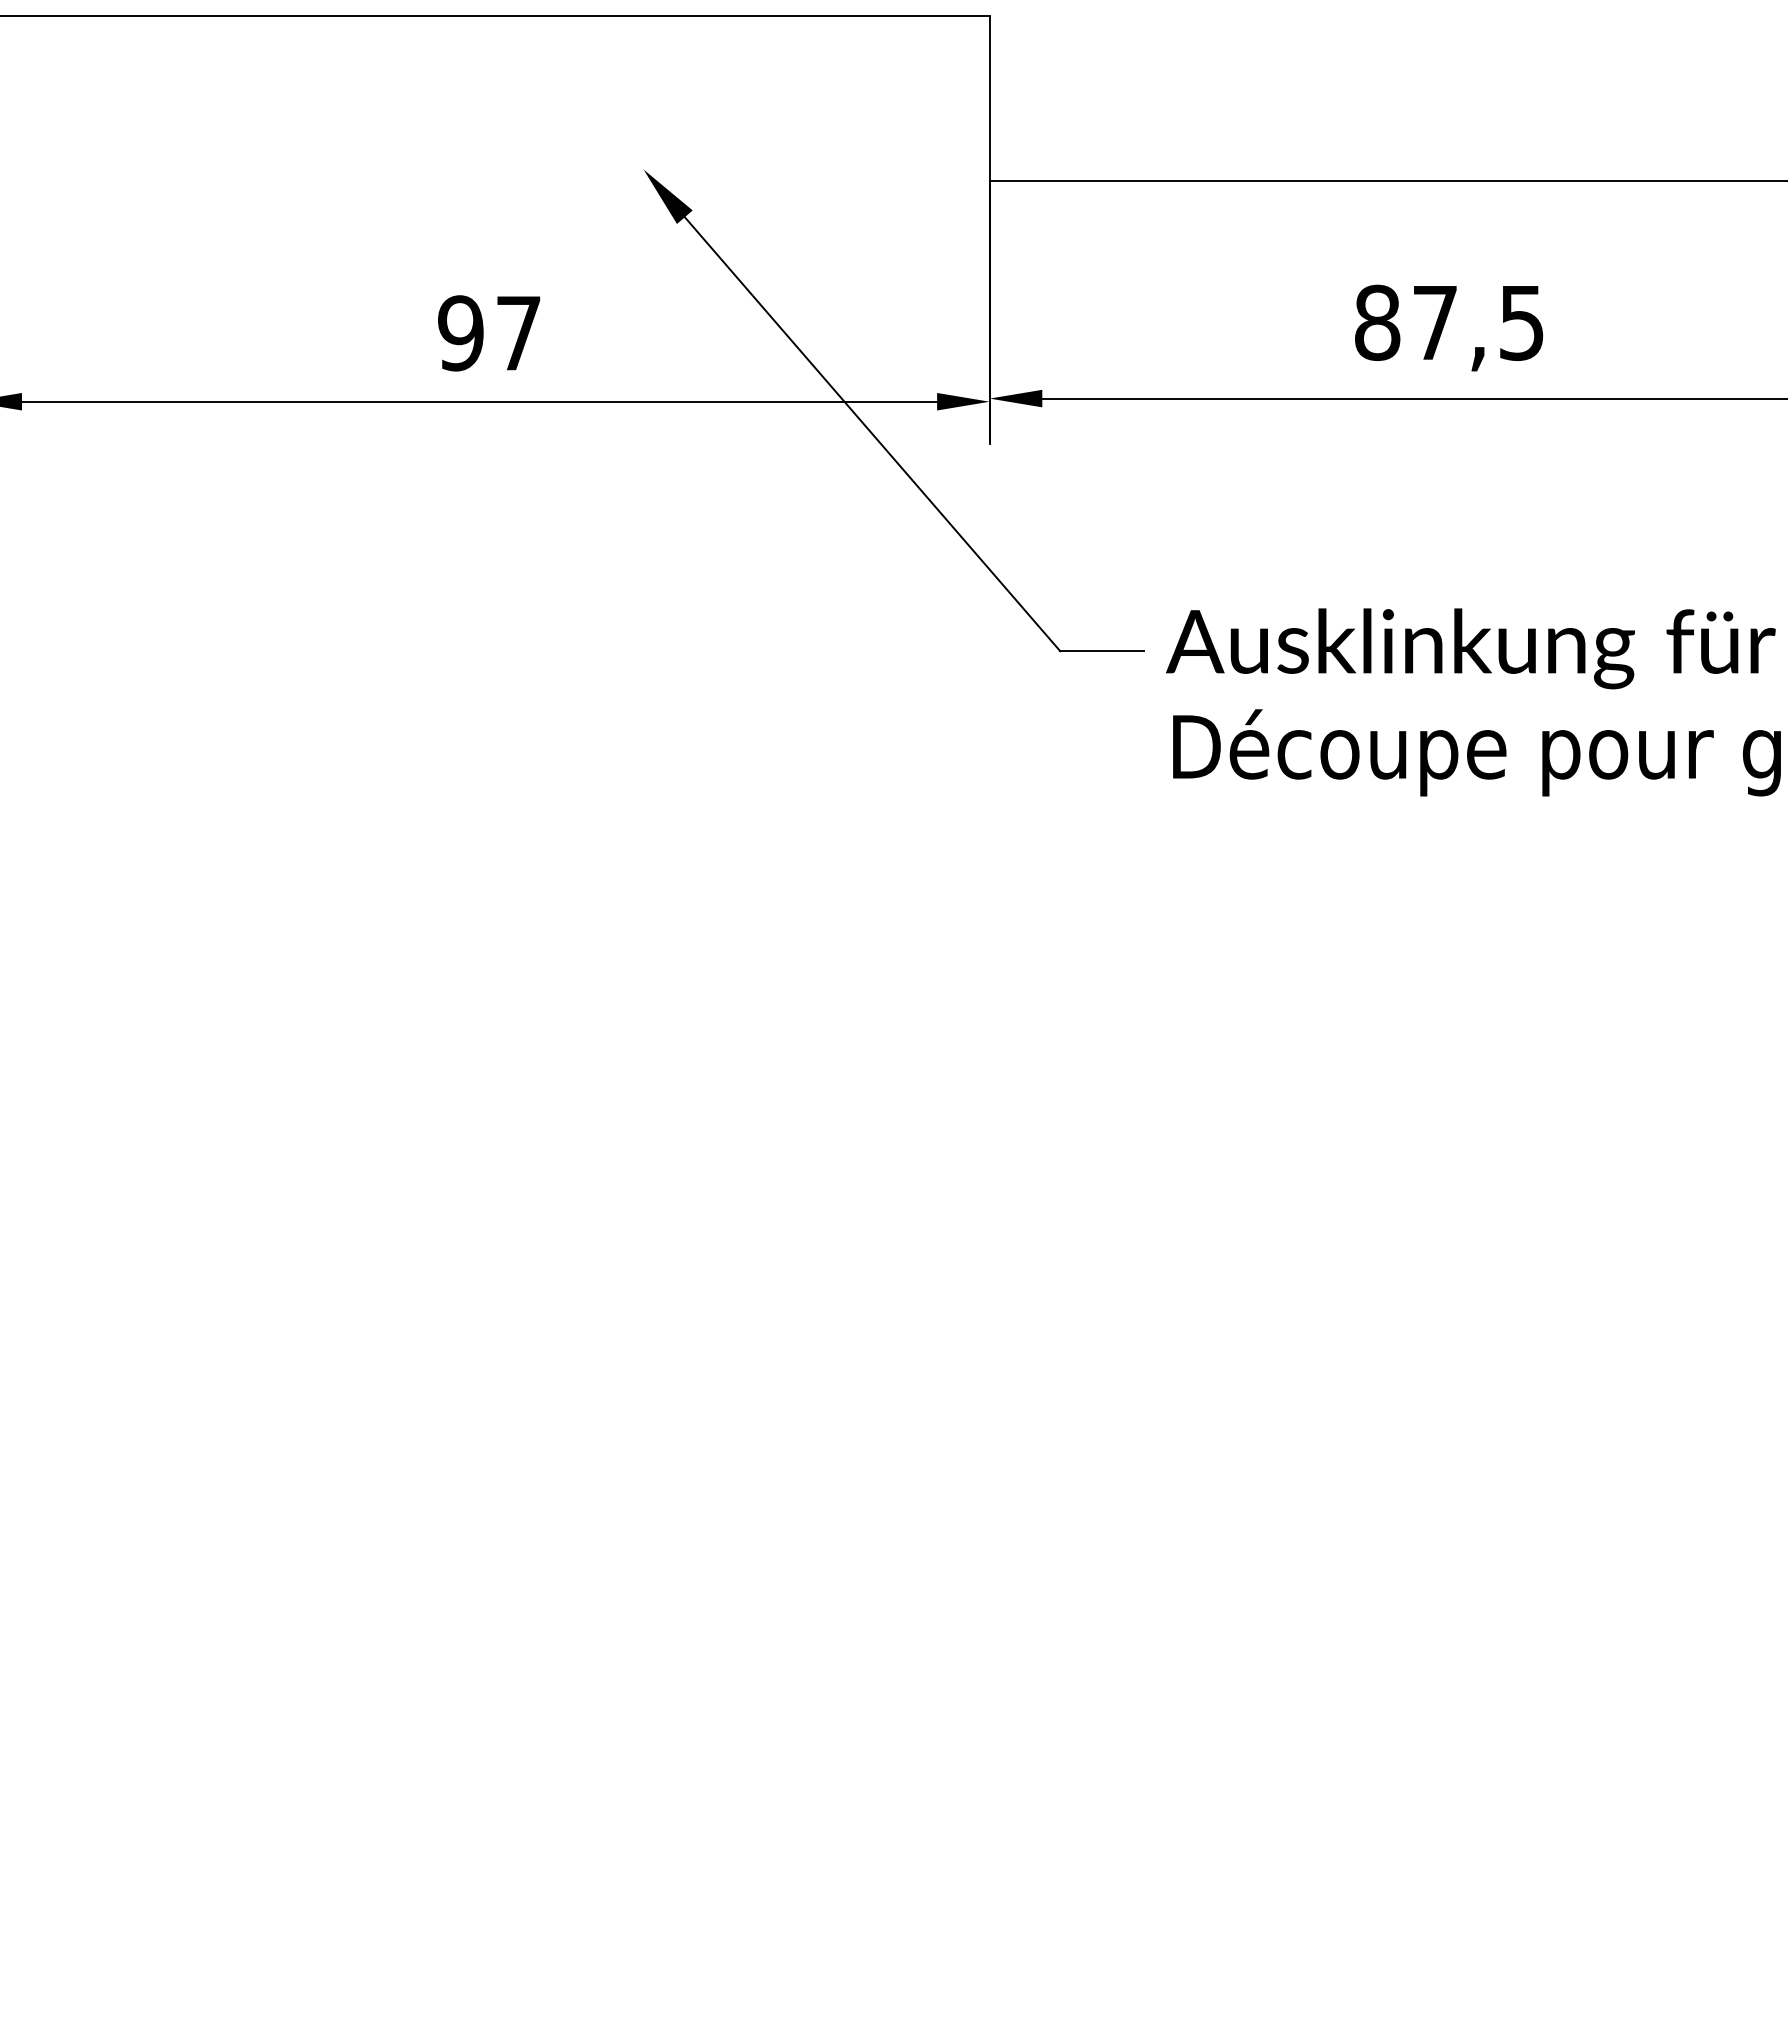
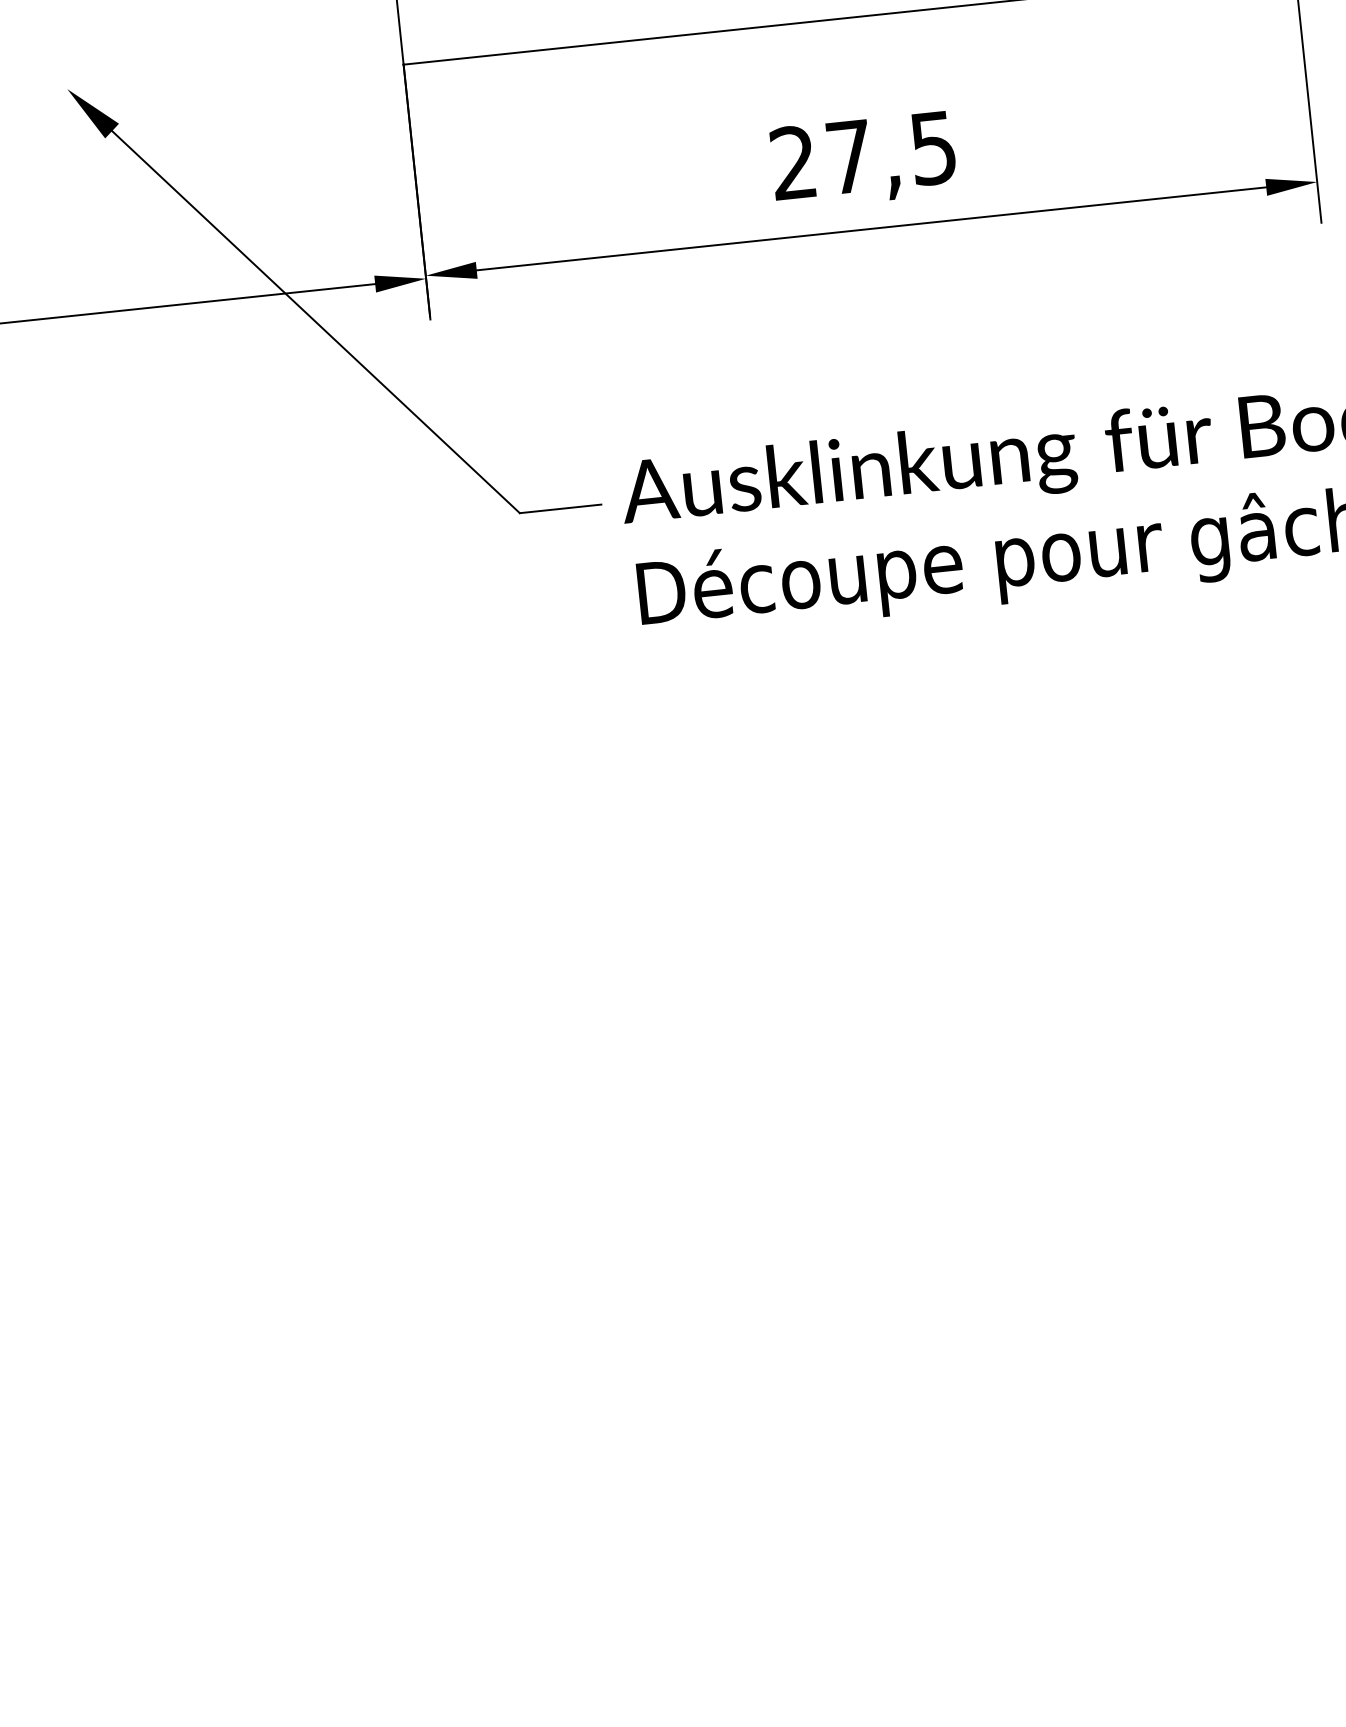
text: (1377, 322) -> (793, 162), 87,5 -> 27,5

